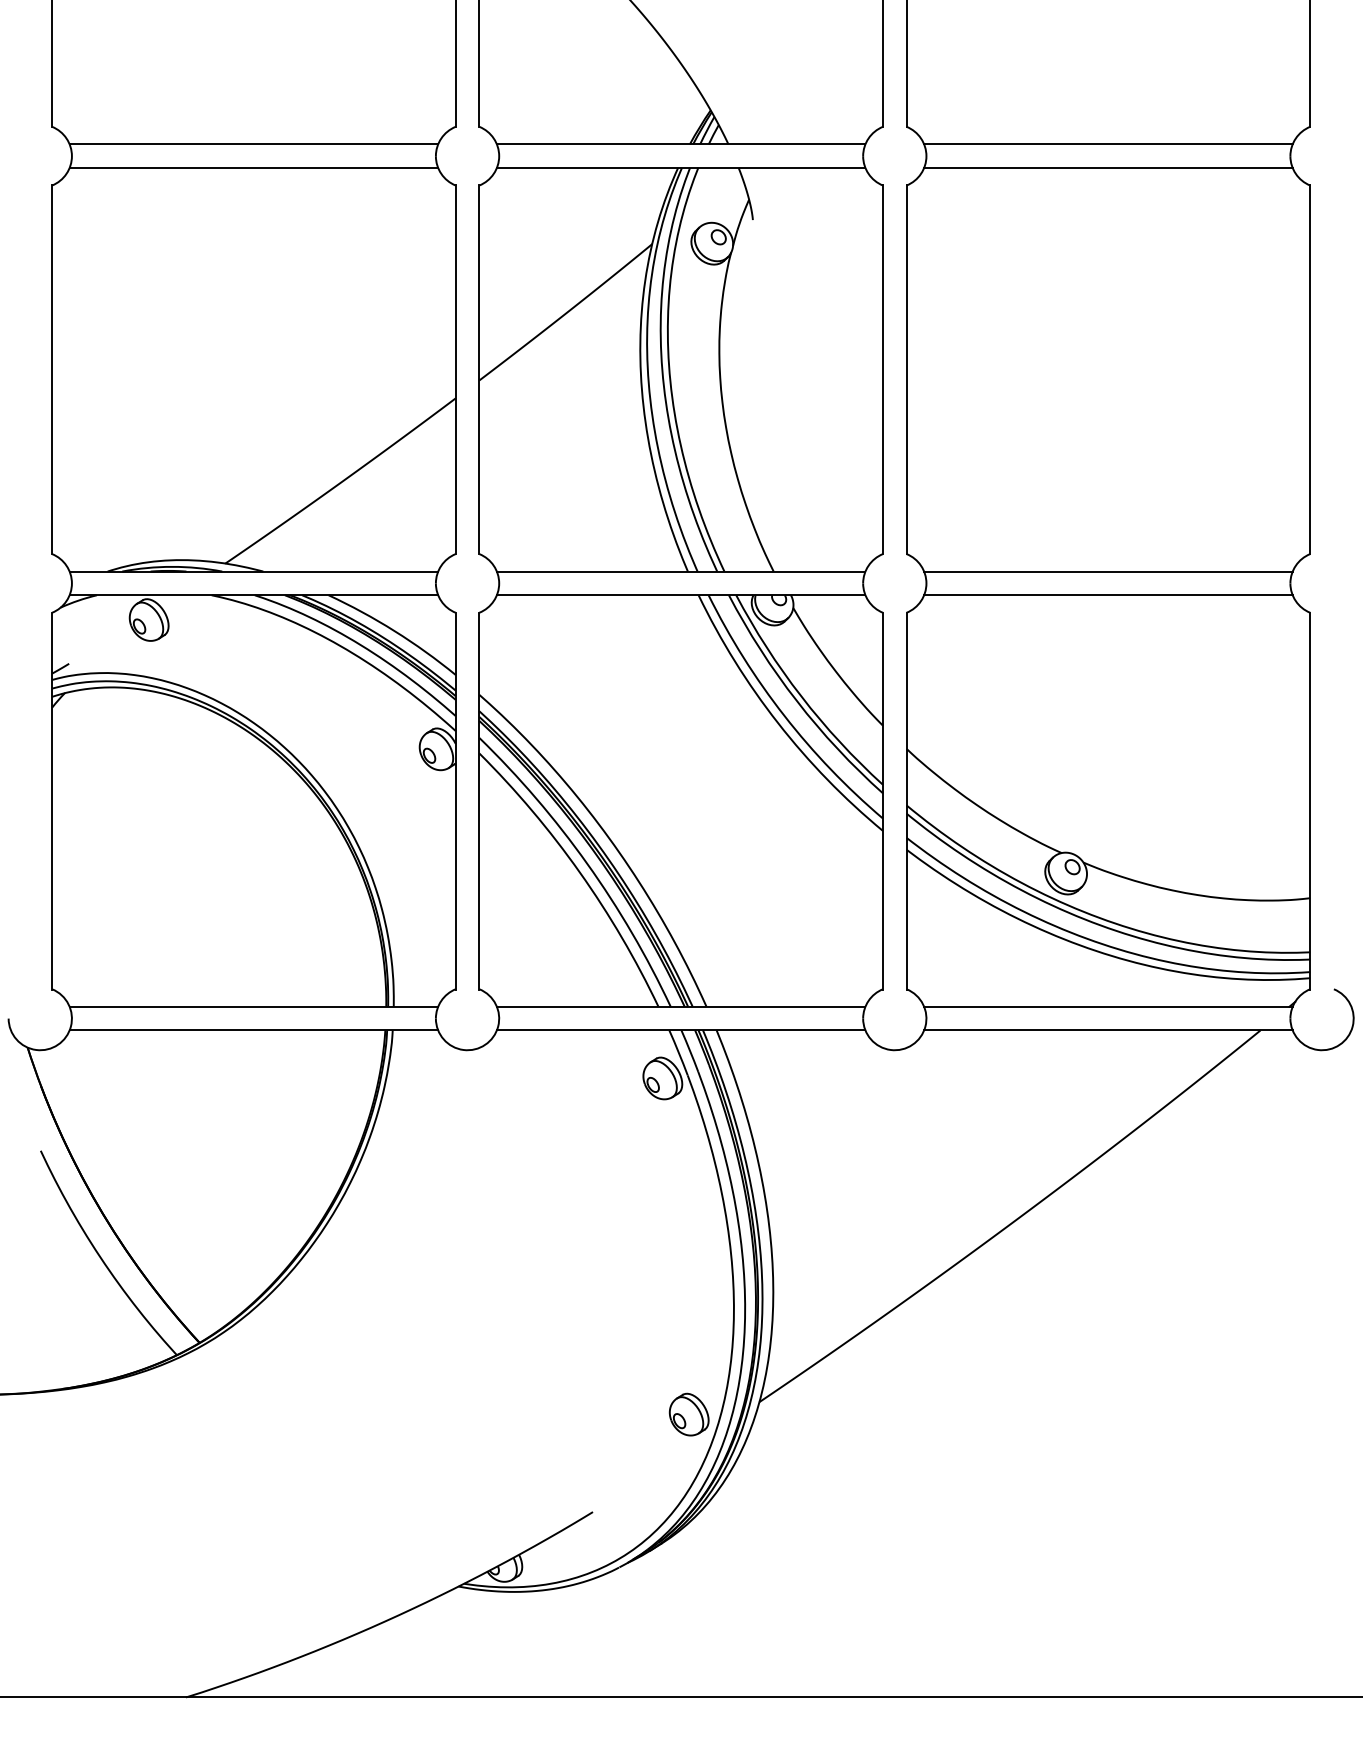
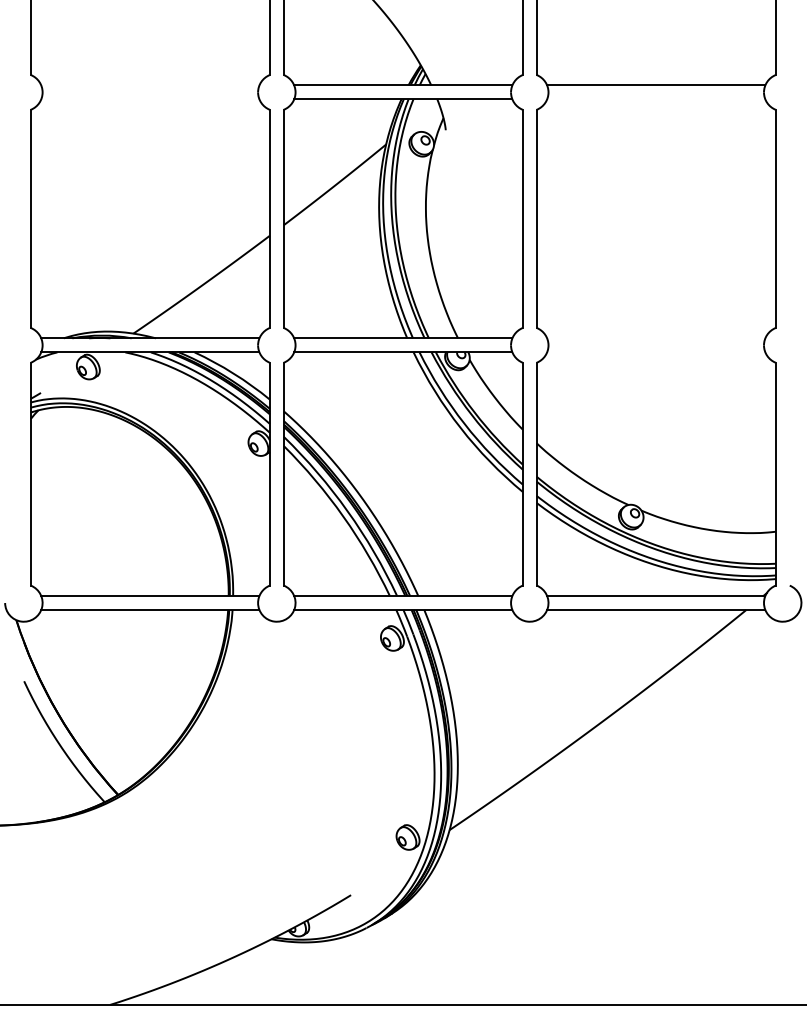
line: (254, 144) -> (150, 85), removed
line: (254, 168) -> (150, 99), removed
line: (1108, 168) -> (656, 99), removed
line: (1108, 571) -> (656, 338), removed
line: (1108, 595) -> (656, 352), removed

